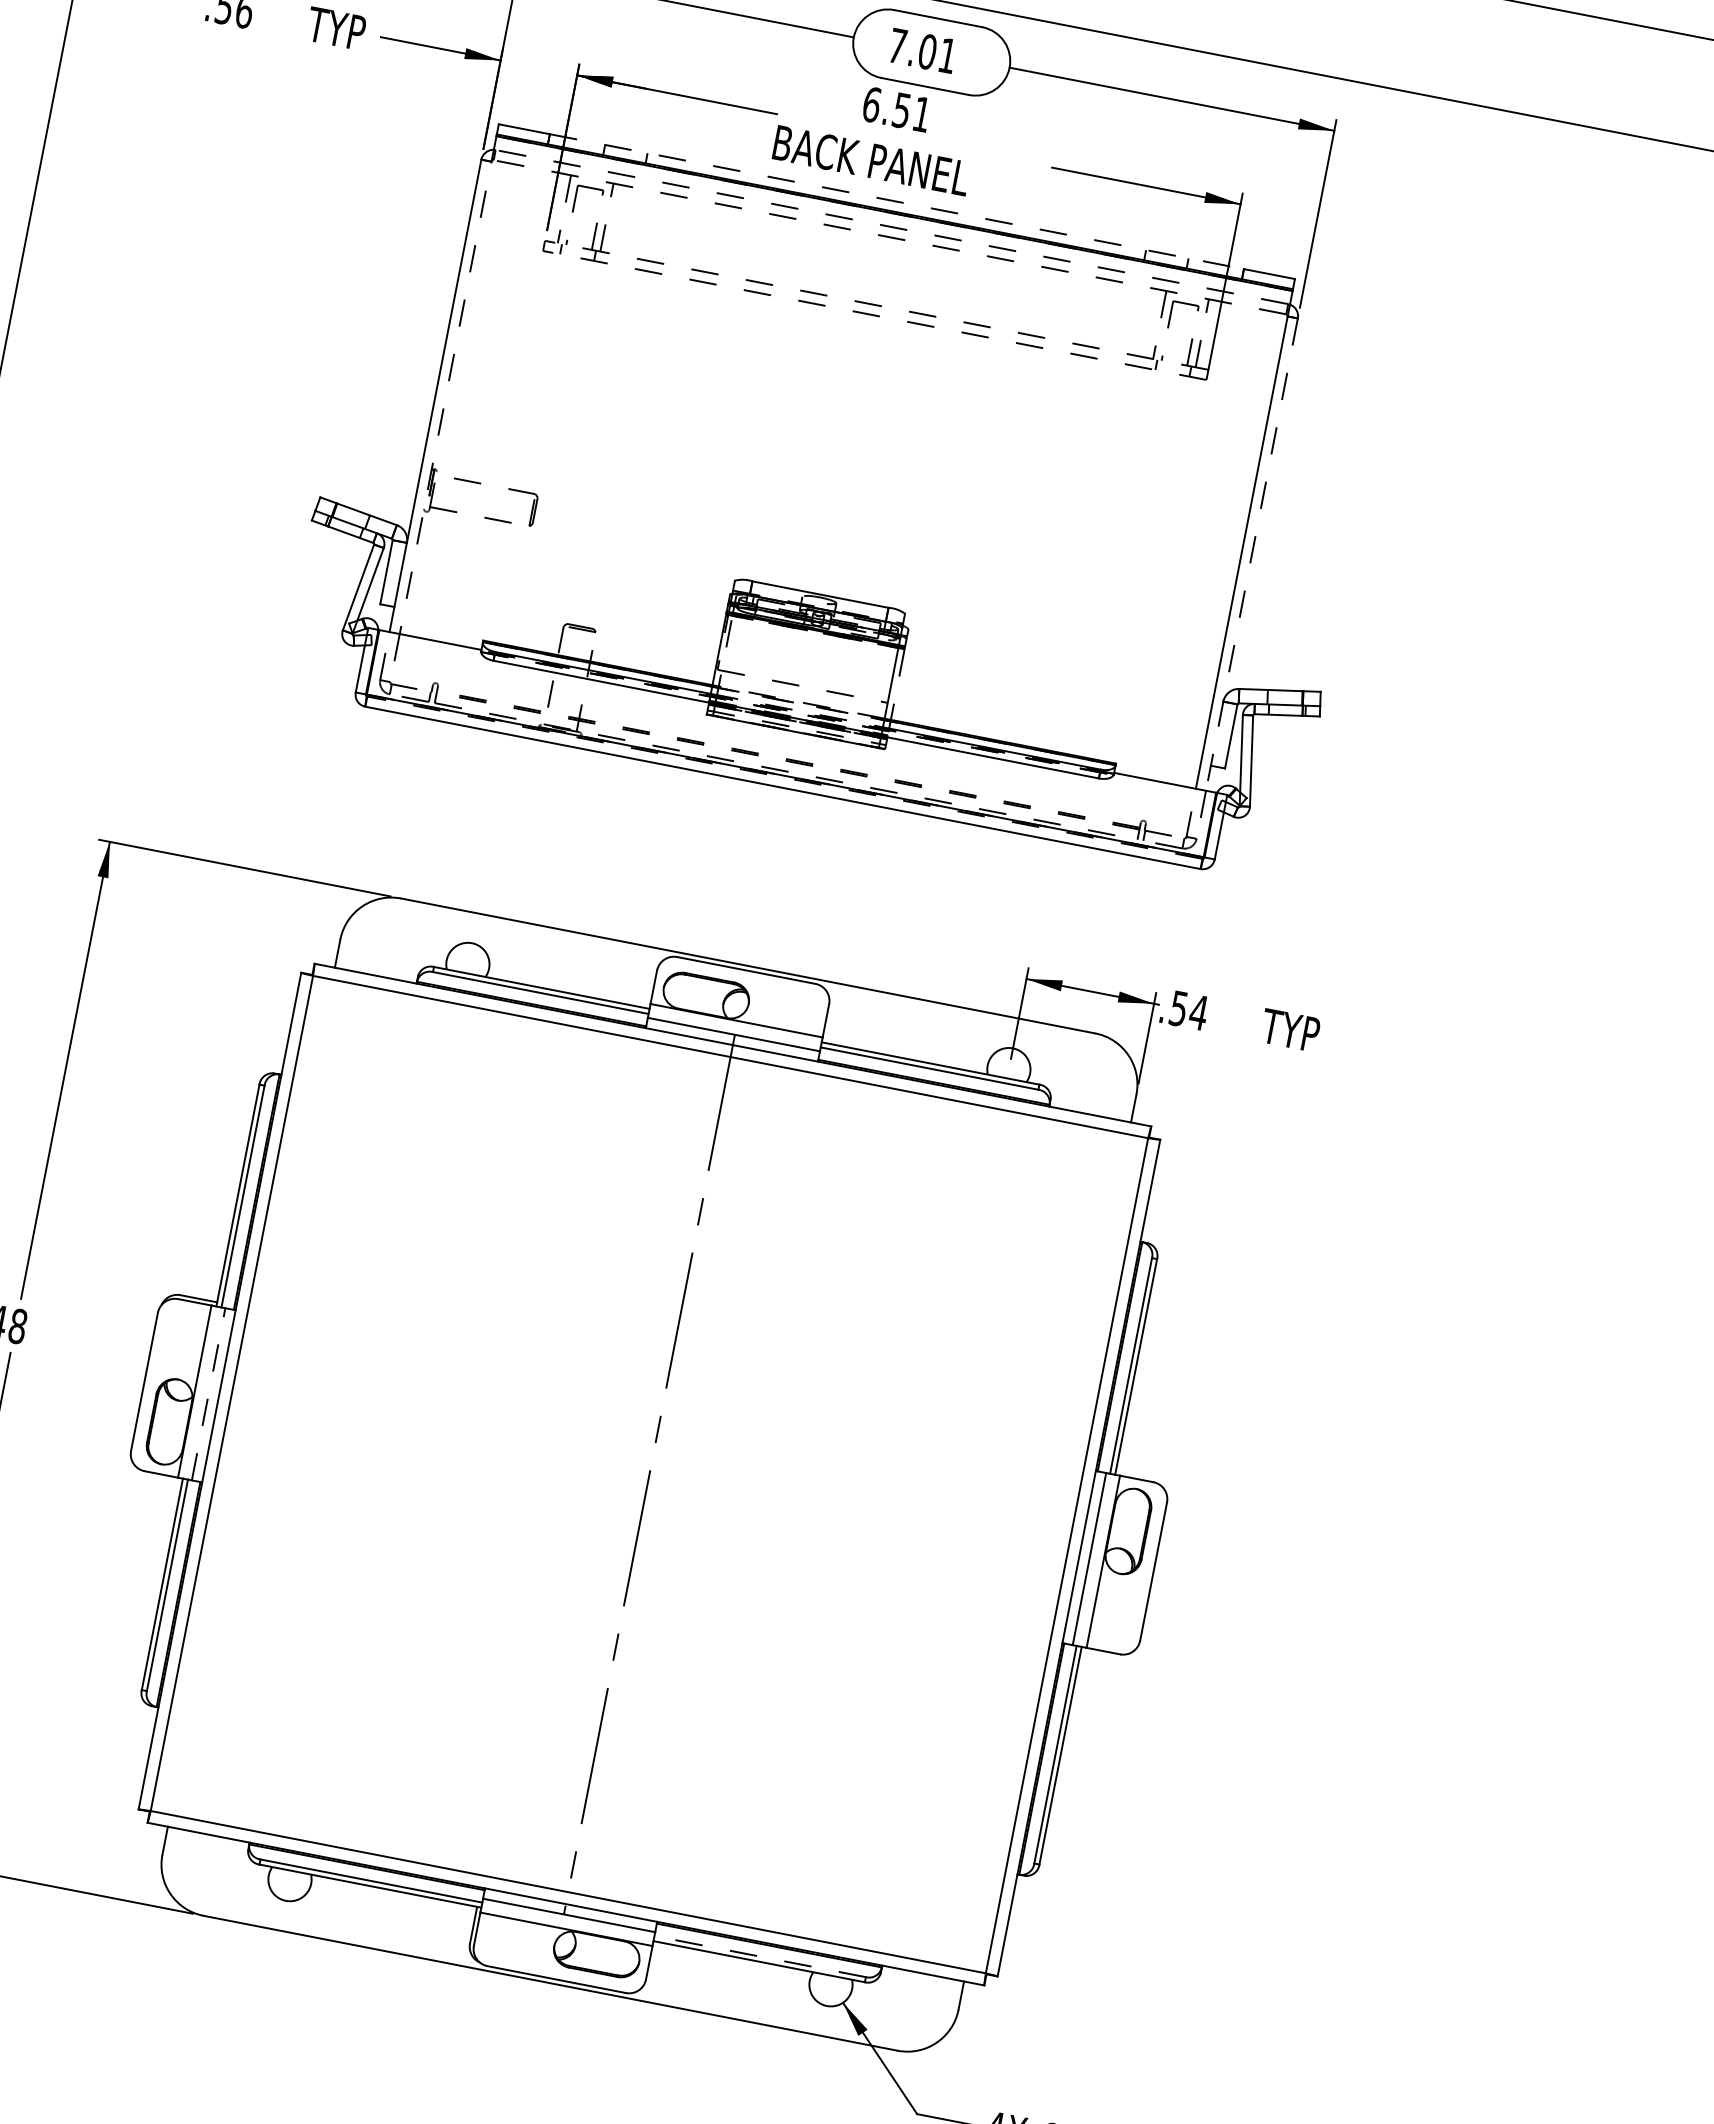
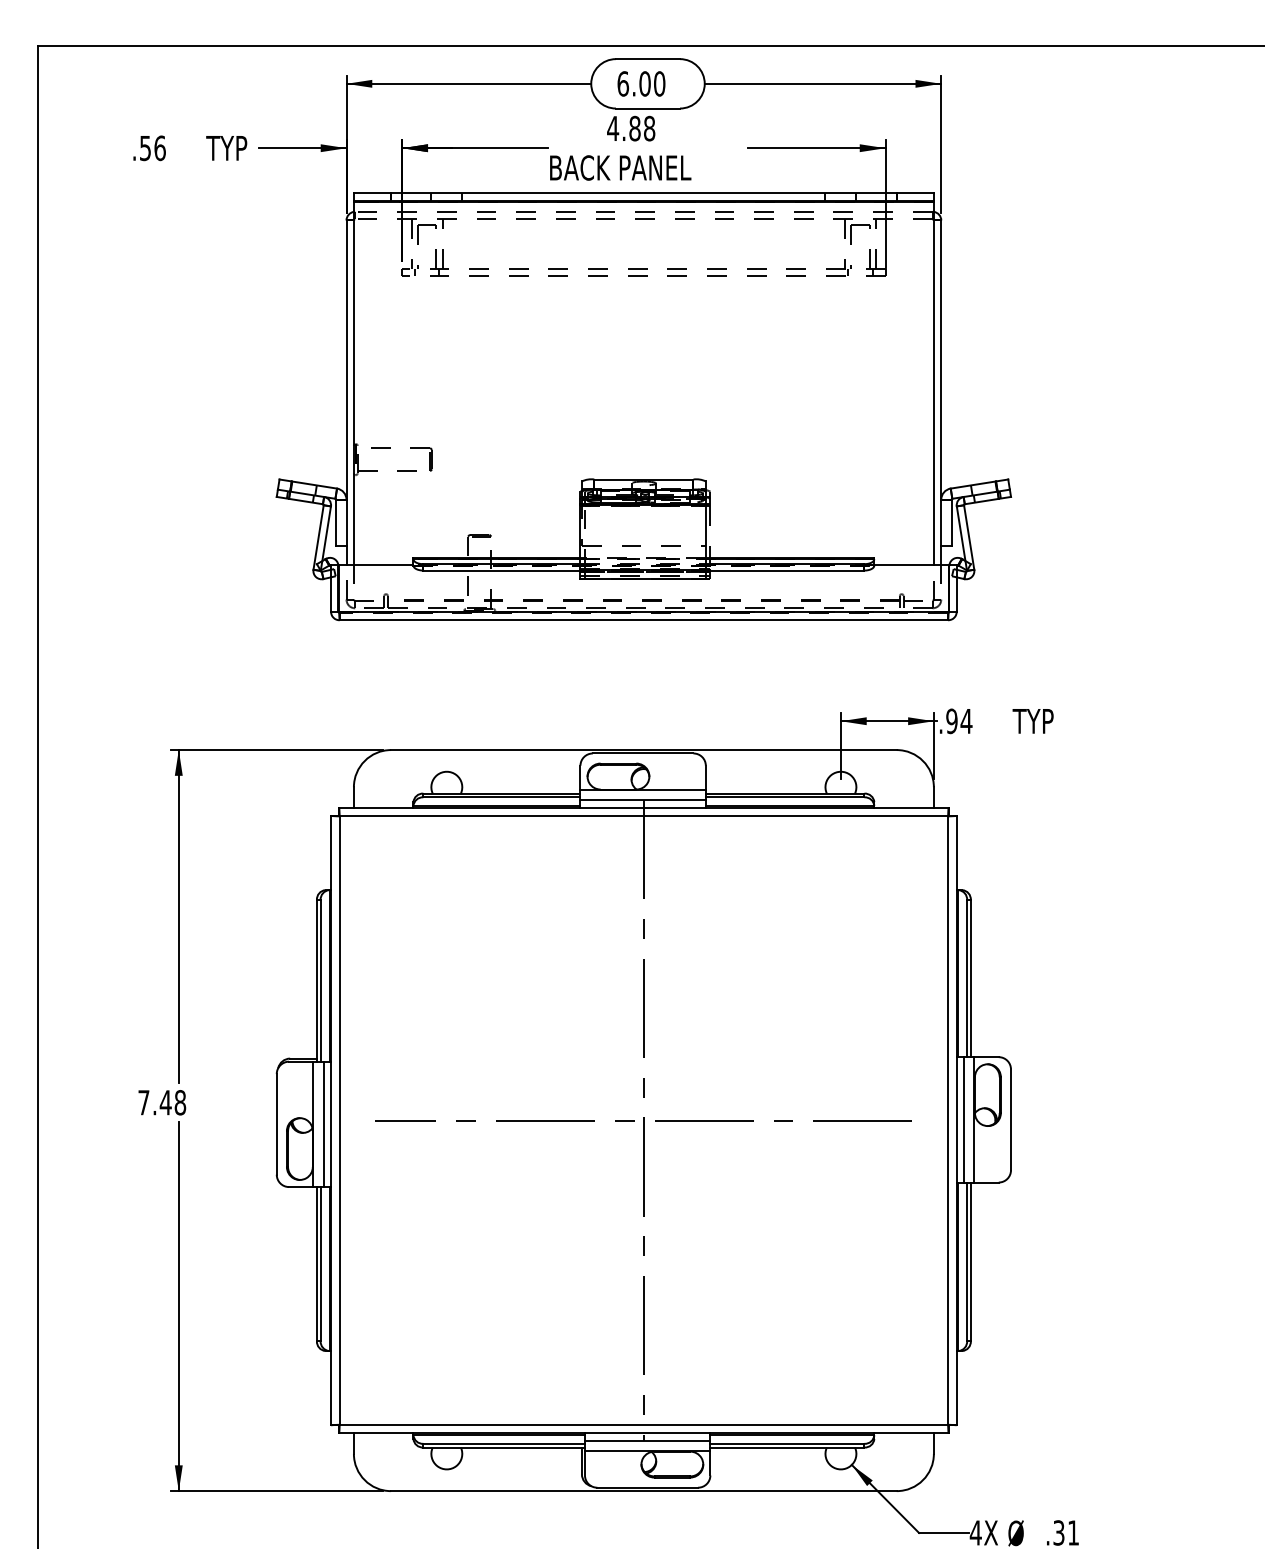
text: (922, 50) -> (641, 83), 7.01 -> 6.00
text: (897, 109) -> (631, 128), 6.51 -> 4.88
line: (896, 201) -> (643, 193), dashed -> solid
line: (447, 385) -> (353, 383), dashed -> solid
line: (1251, 555) -> (941, 393), dashed -> solid
text: (1178, 1007) -> (951, 720), .54 -> .94
line: (208, 1394) -> (323, 1124), dashed -> solid
line: (636, 1471) -> (634, 1120), added
line: (759, 1955) -> (786, 1443), dashed -> solid

